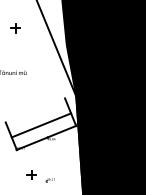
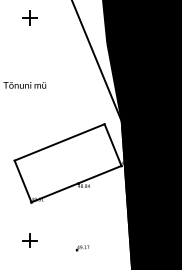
line: (41, 125) -> (59, 142), moved
part: (31, 174) -> (29, 239), moved

